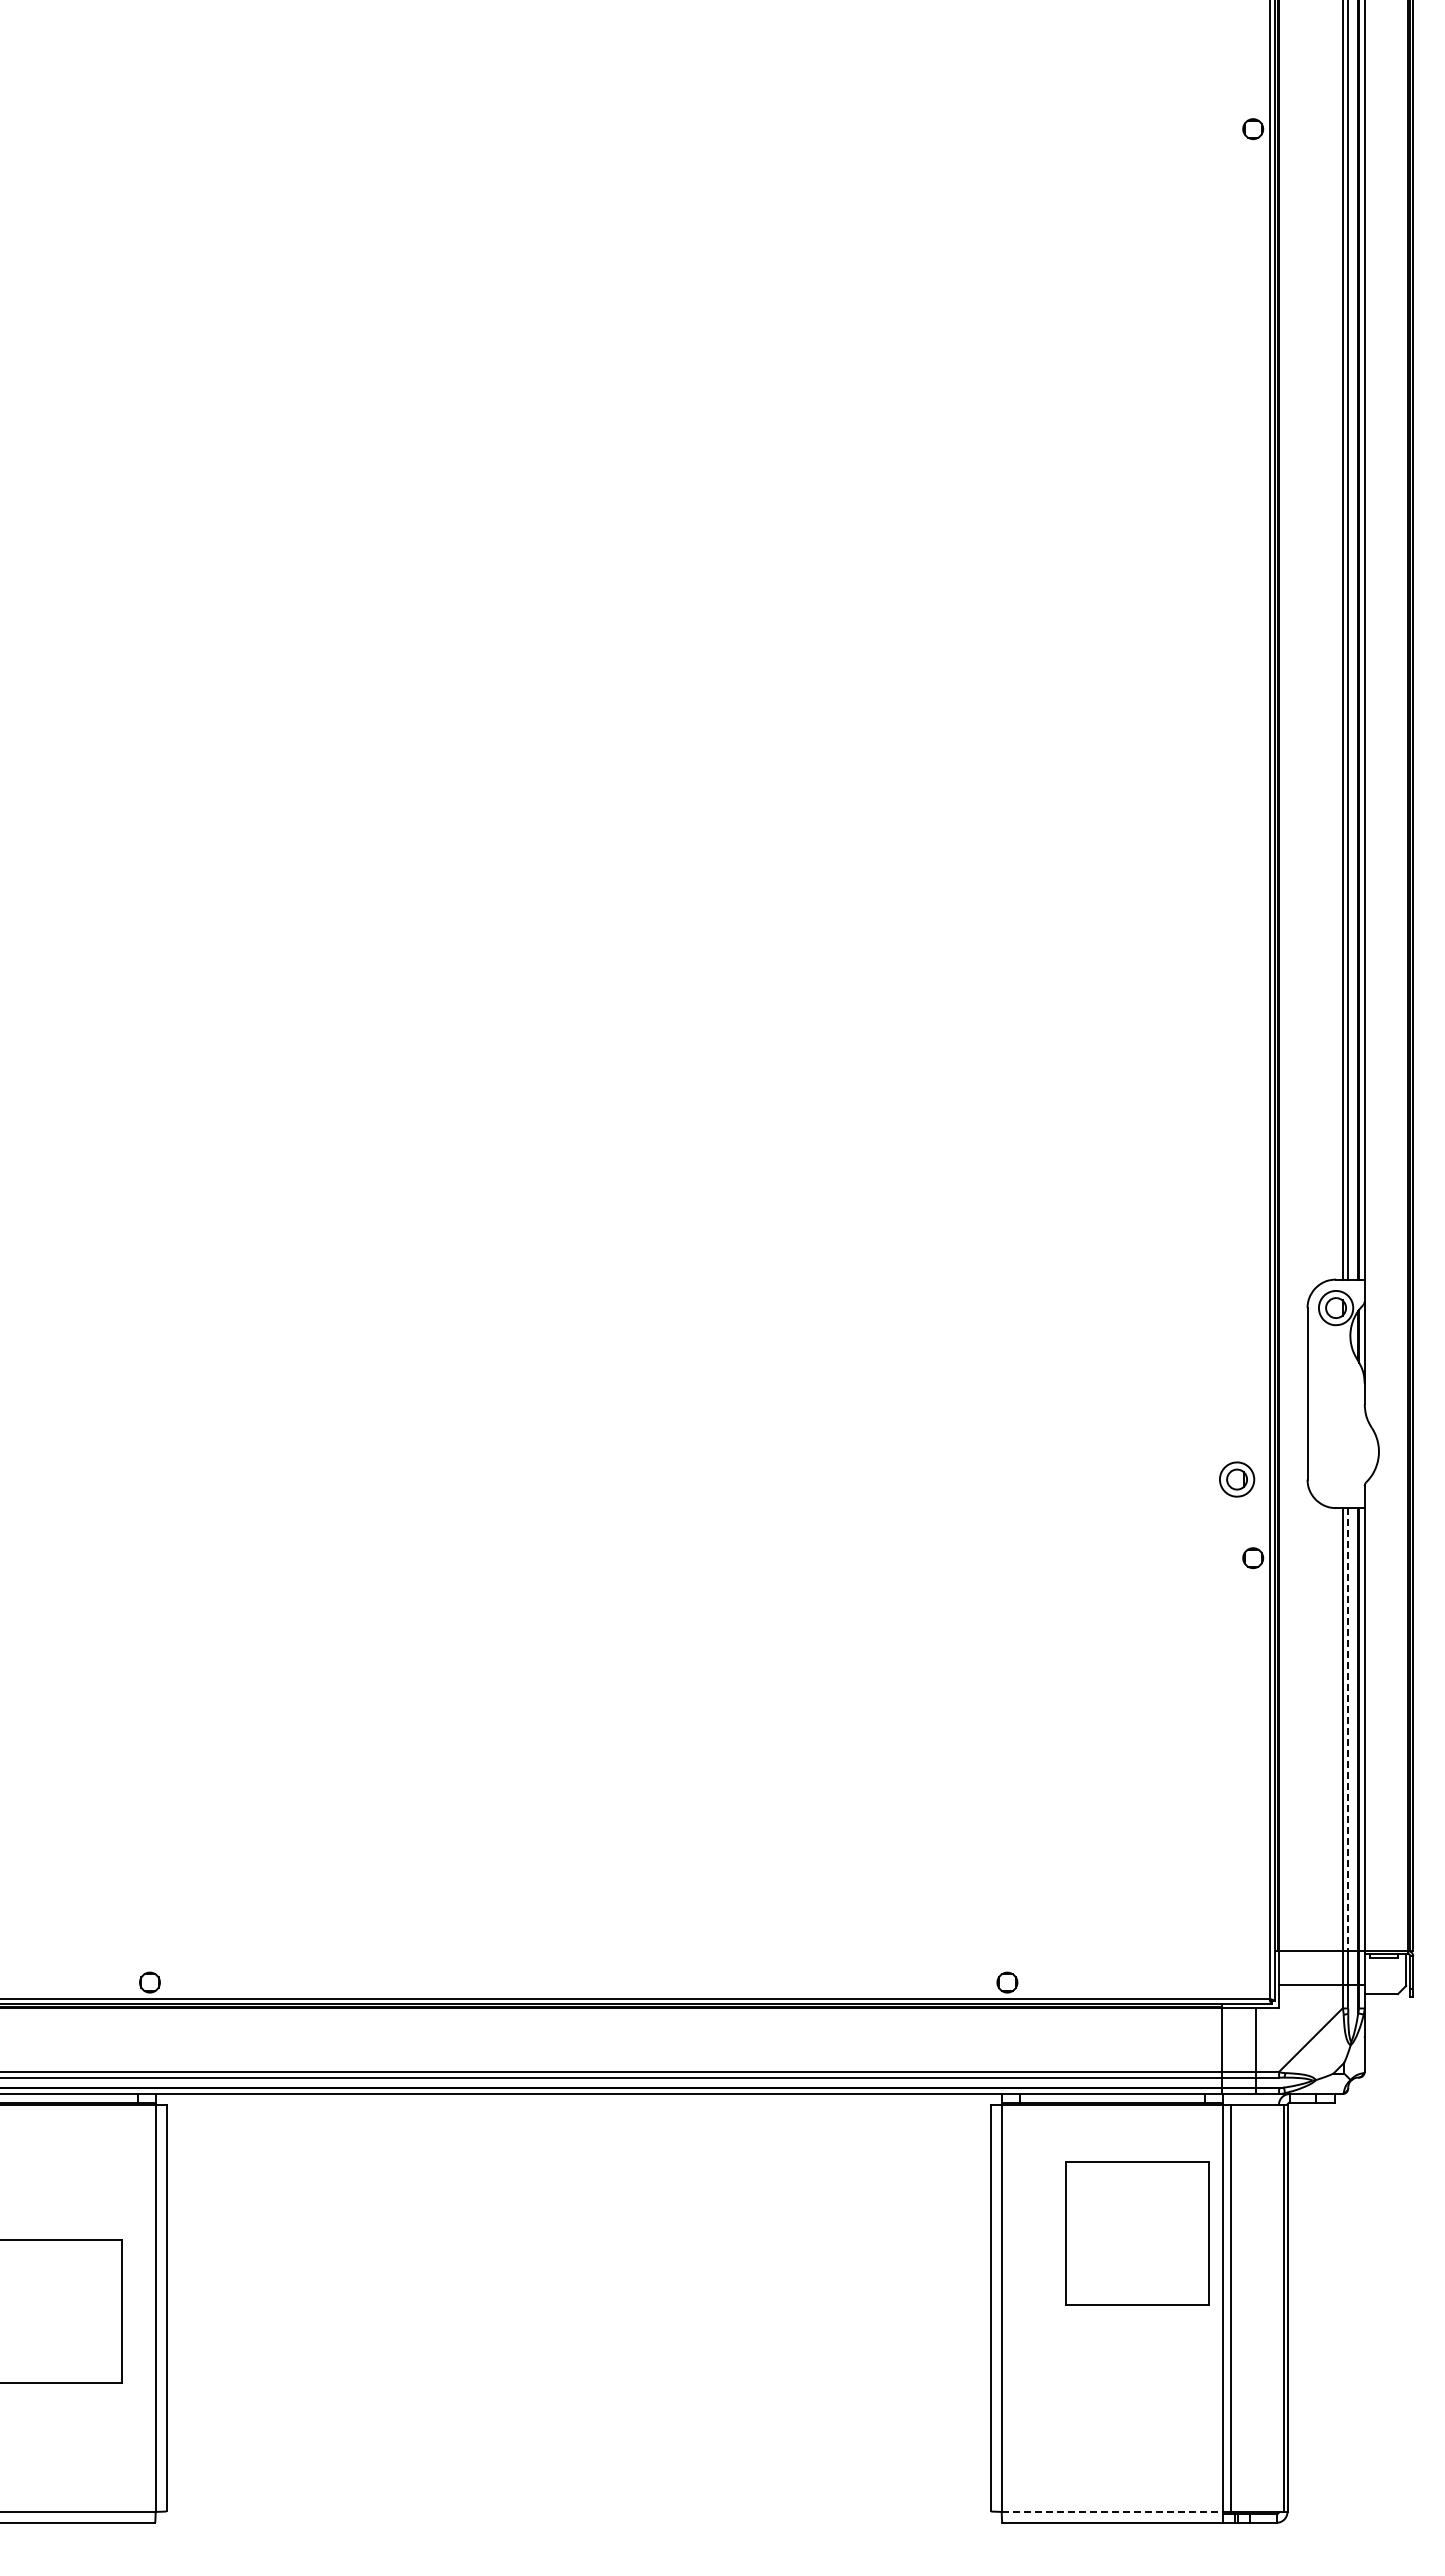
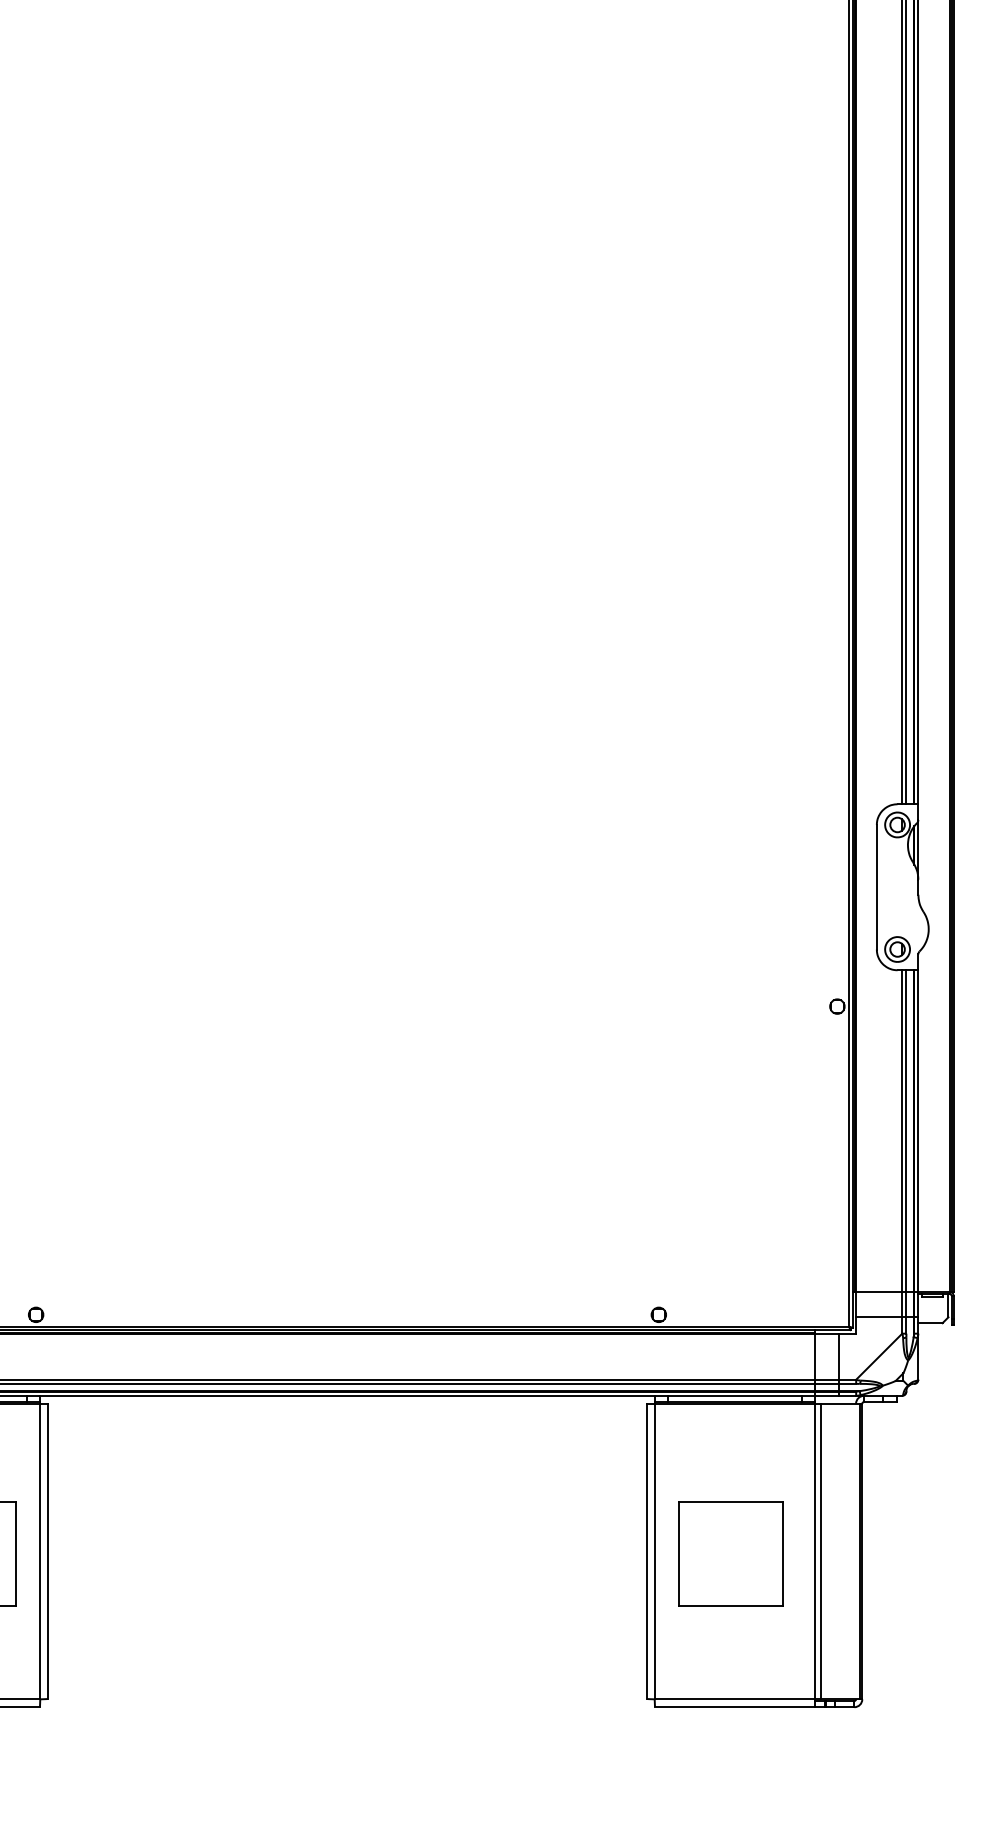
part: (1237, 1479) -> (897, 949), moved
line: (1348, 1729) -> (906, 1131), dashed -> solid
part: (1137, 2233) -> (730, 1553), moved
line: (1112, 2511) -> (735, 1699), dashed -> solid

